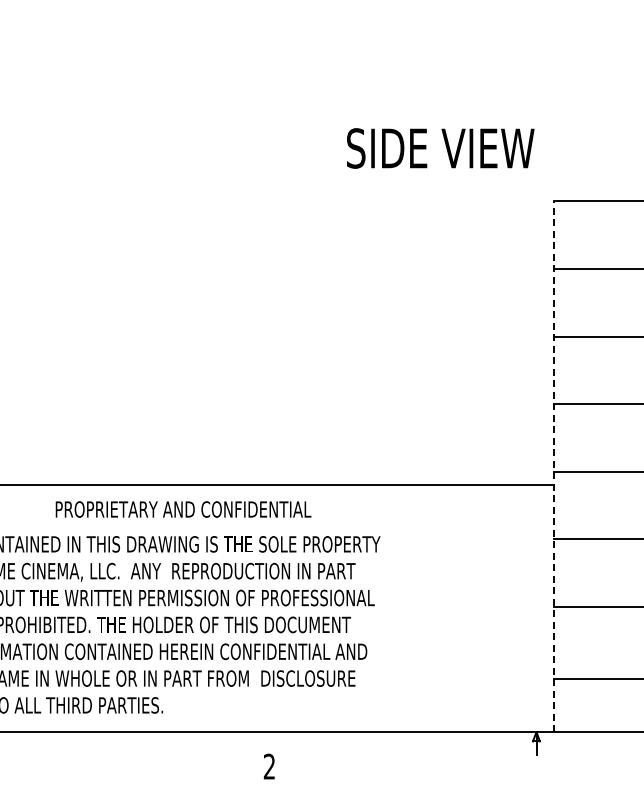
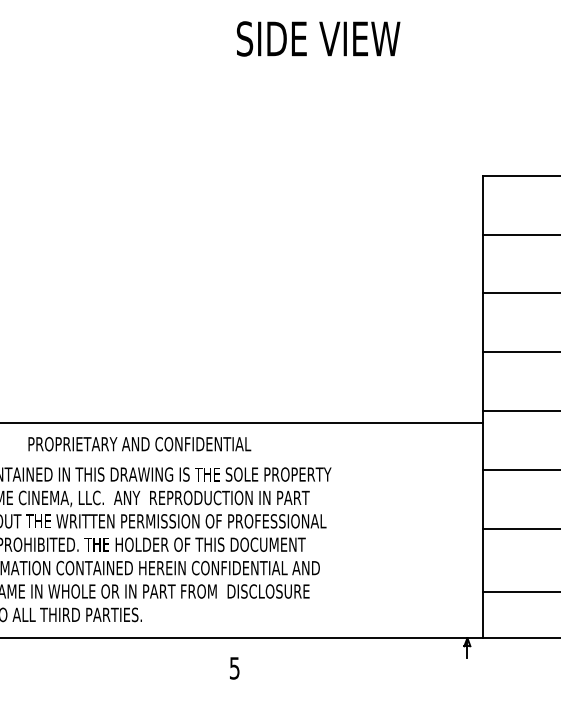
text: (440, 148) -> (318, 38), moved
line: (554, 466) -> (483, 406), dashed -> solid
text: (183, 509) -> (139, 444), moved
text: (268, 766) -> (233, 668), 2 -> 5

